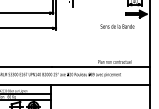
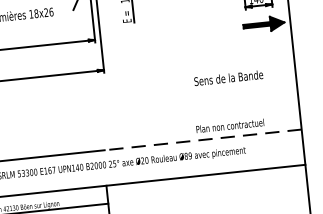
text: (117, 26) -> (228, 78), moved
line: (100, 67) -> (202, 140), solid -> dashed

